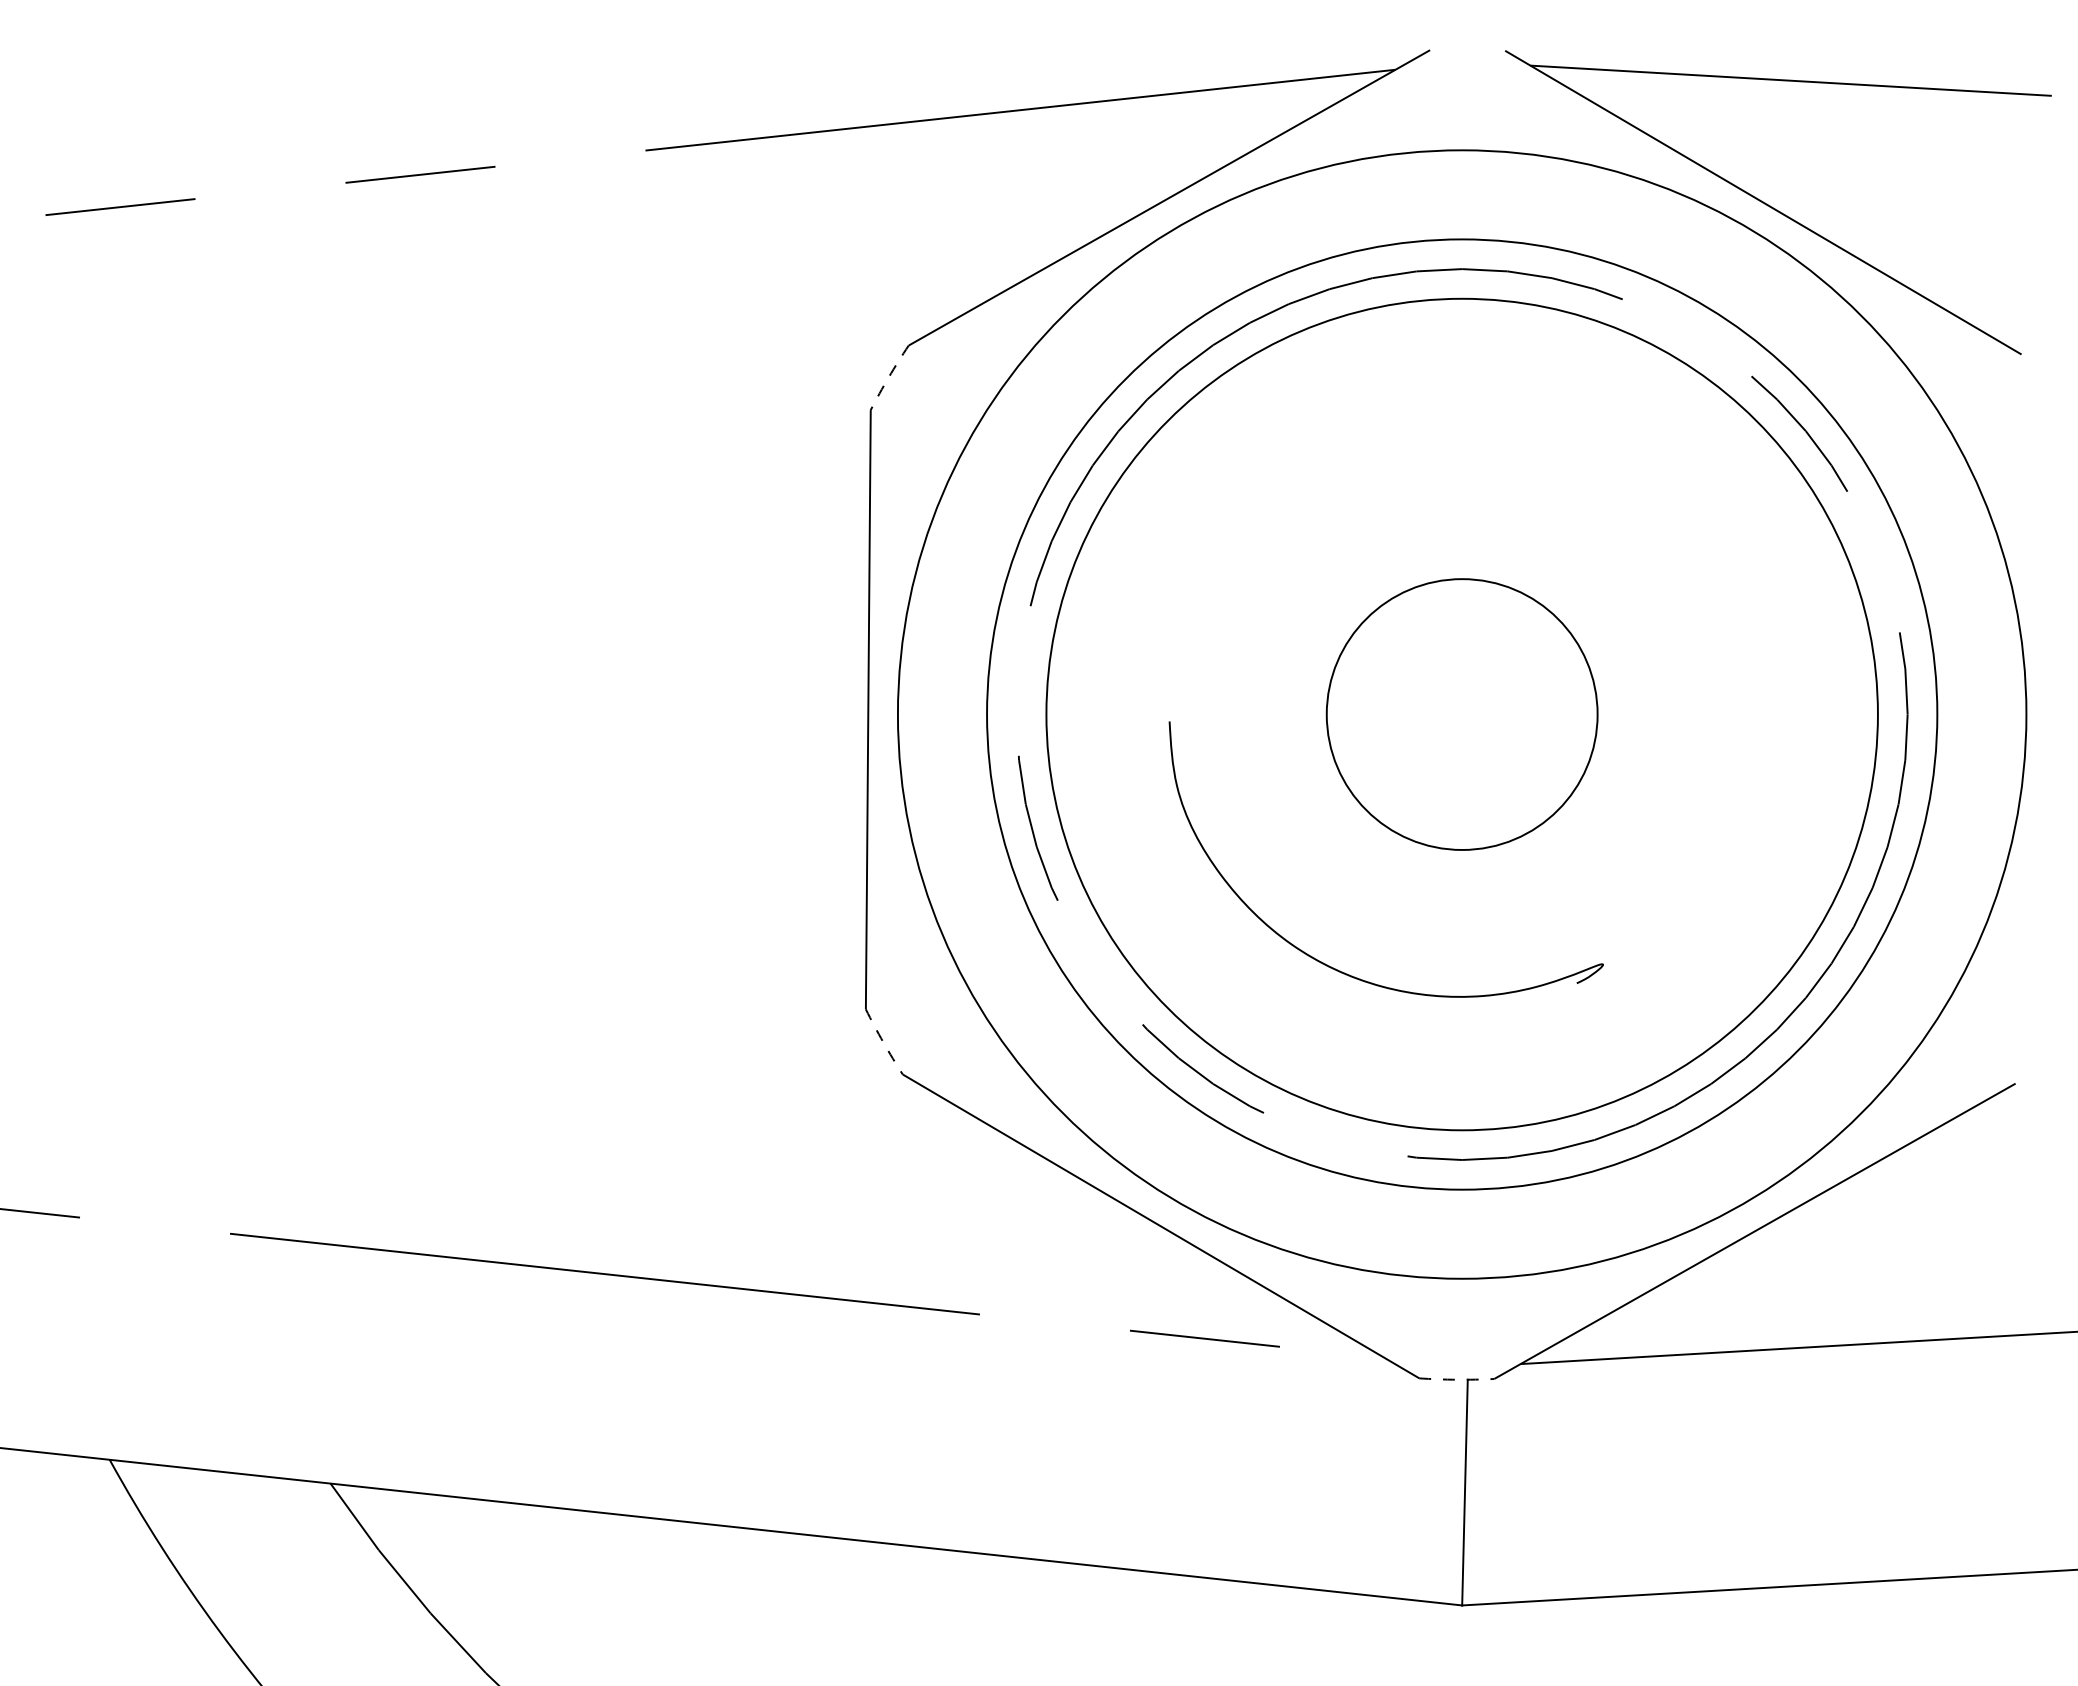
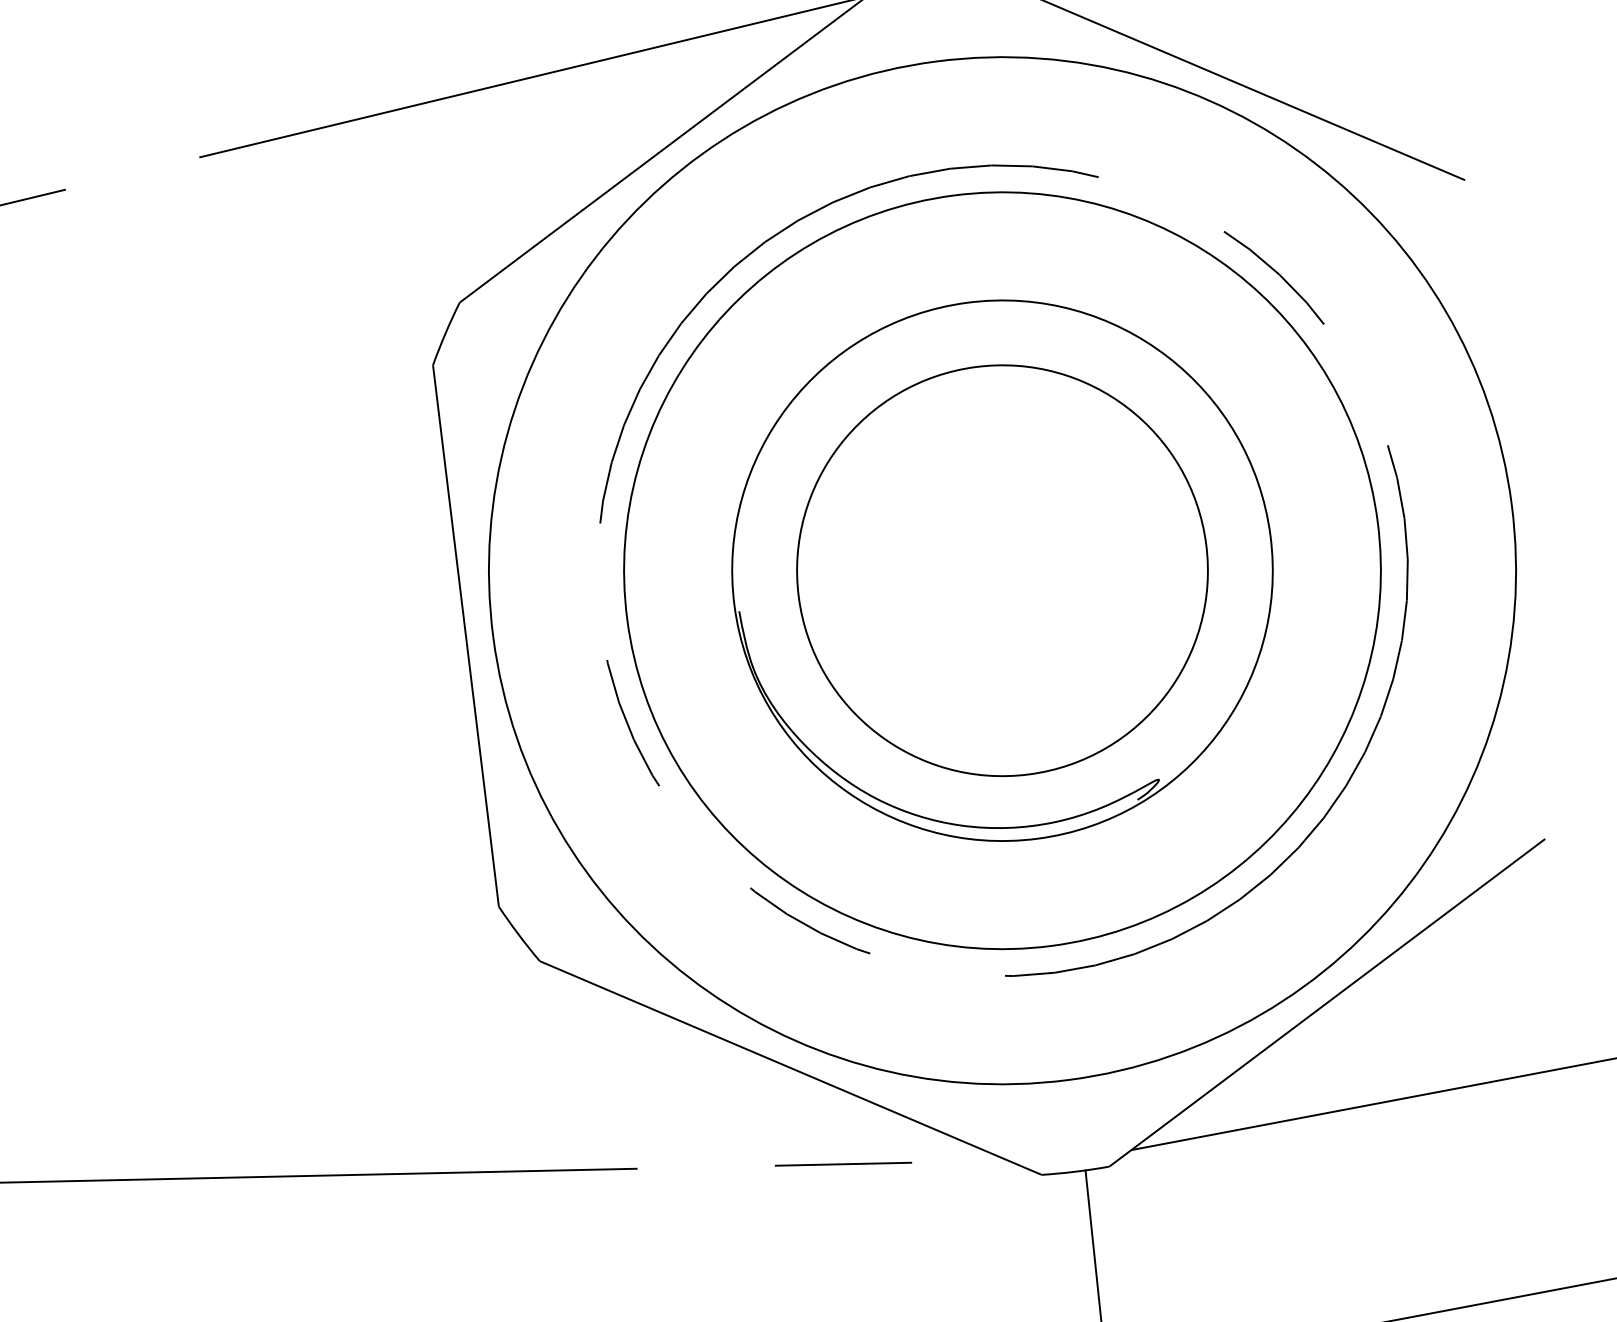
arc: (888, 377) -> (445, 333), dashed -> solid
circle: (1461, 714) -> (1001, 570), size x1.67
circle: (1462, 714) -> (1002, 570), size x0.62
arc: (883, 1042) -> (518, 934), dashed -> solid
arc: (1456, 1379) -> (1075, 1171), dashed -> solid

